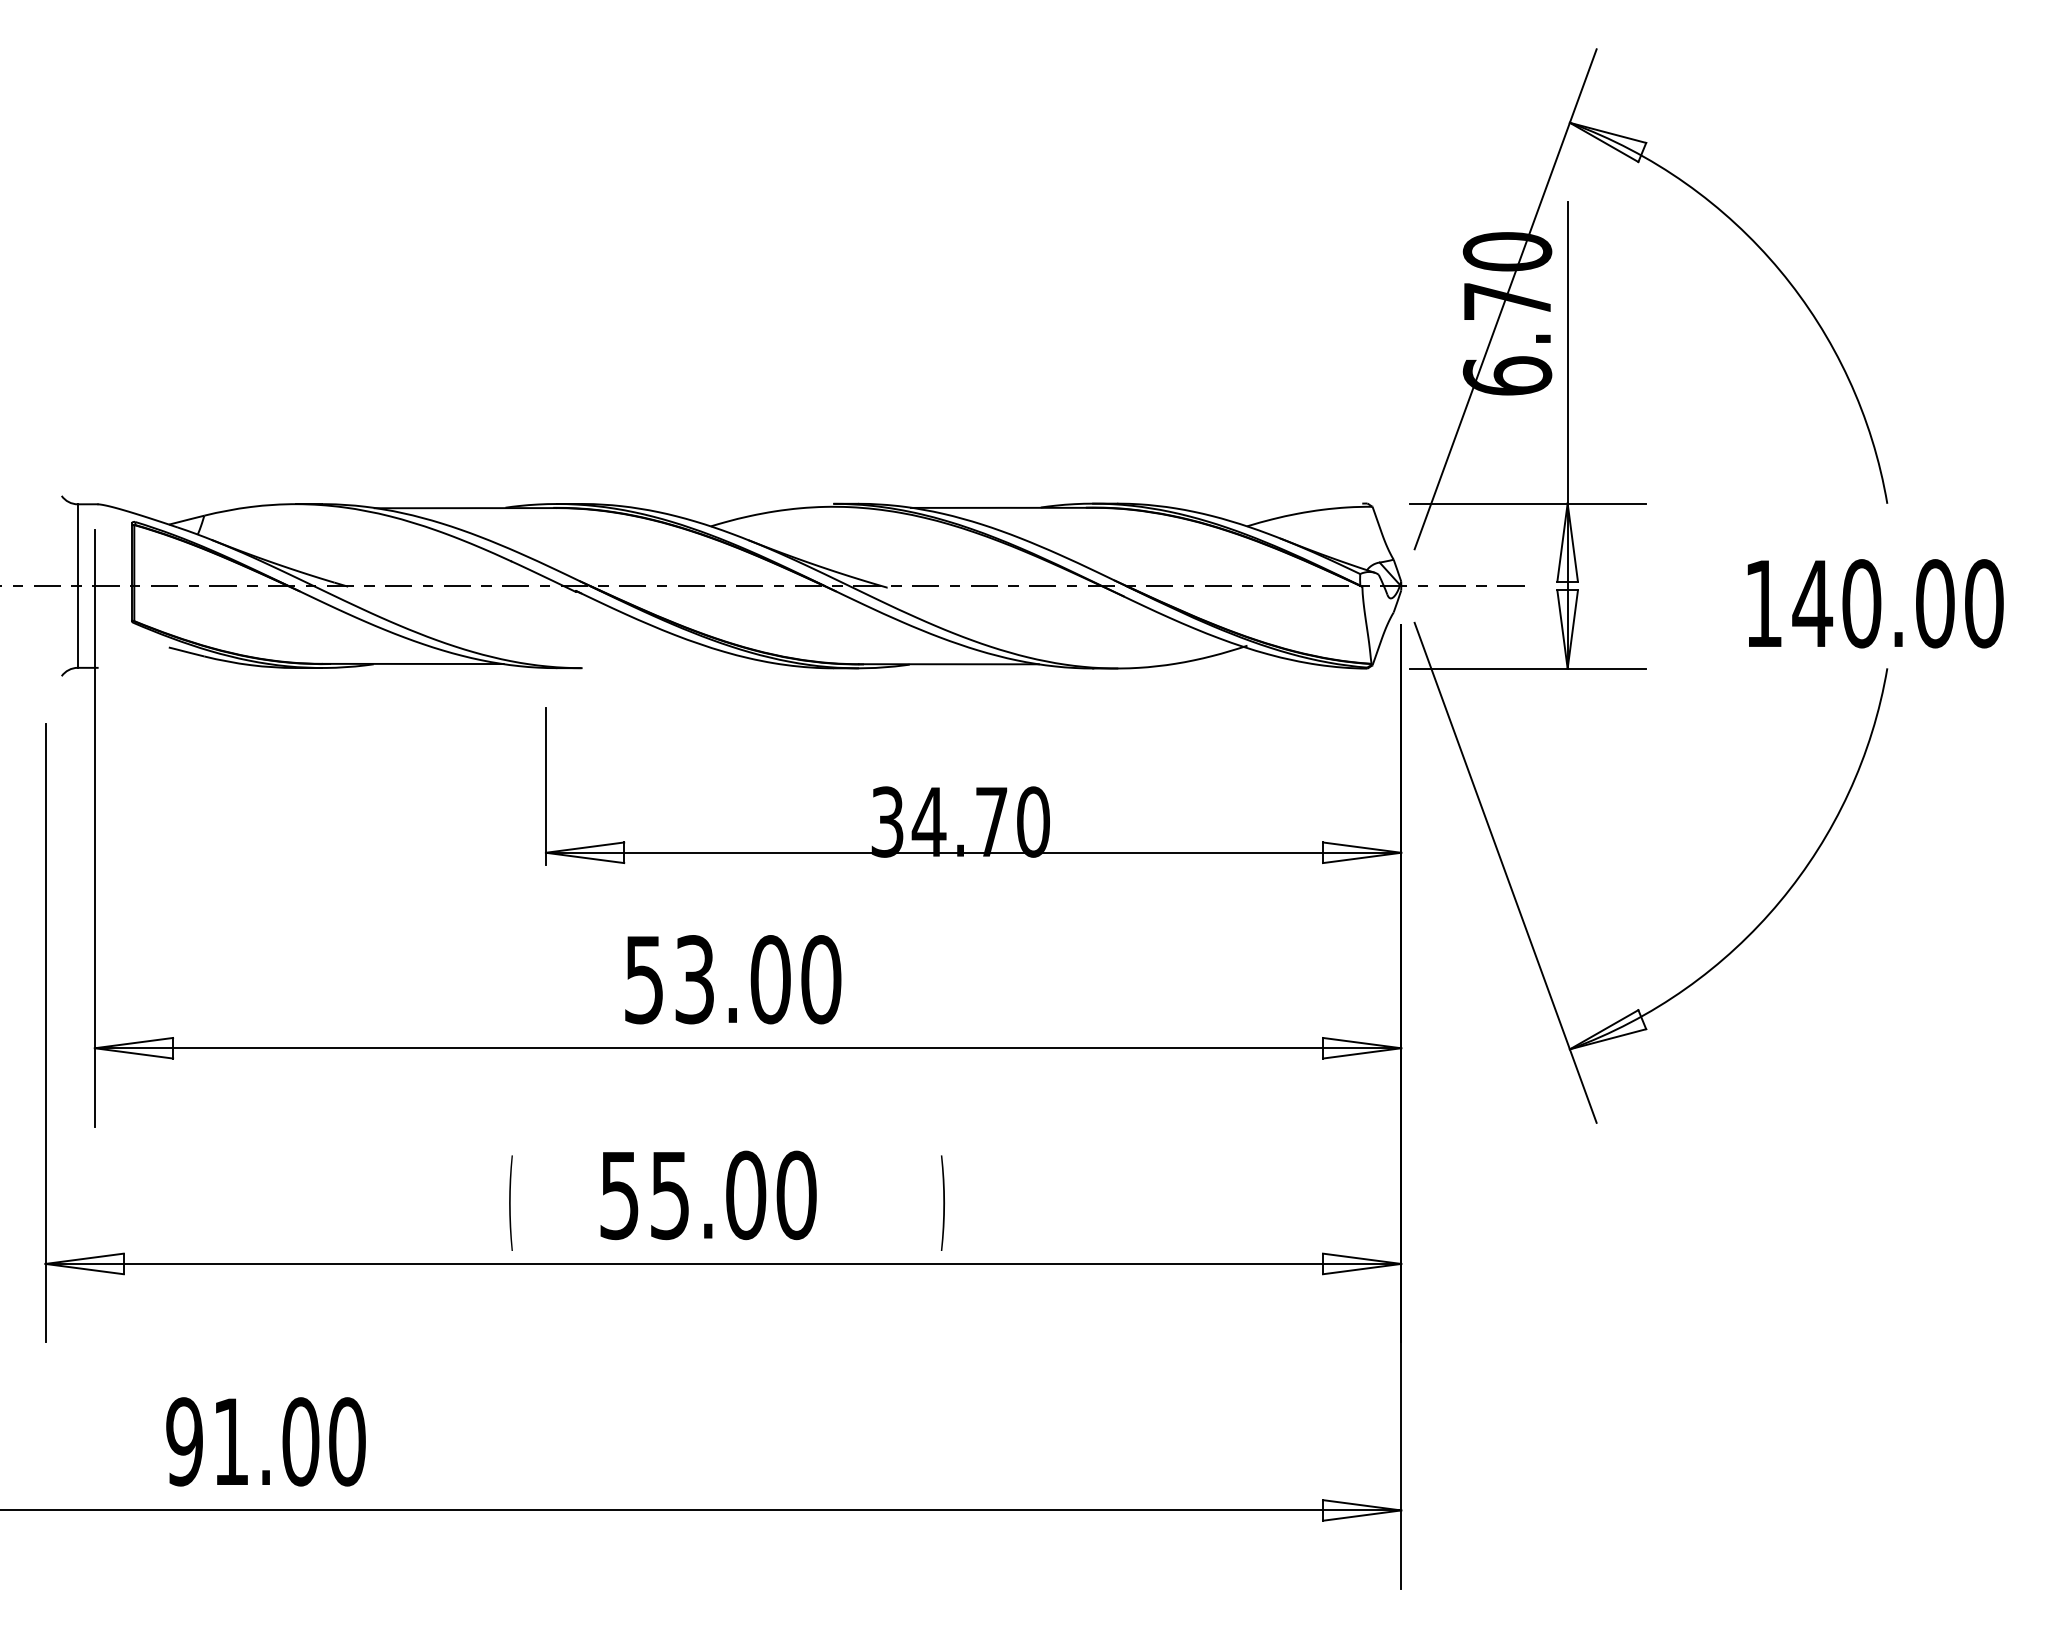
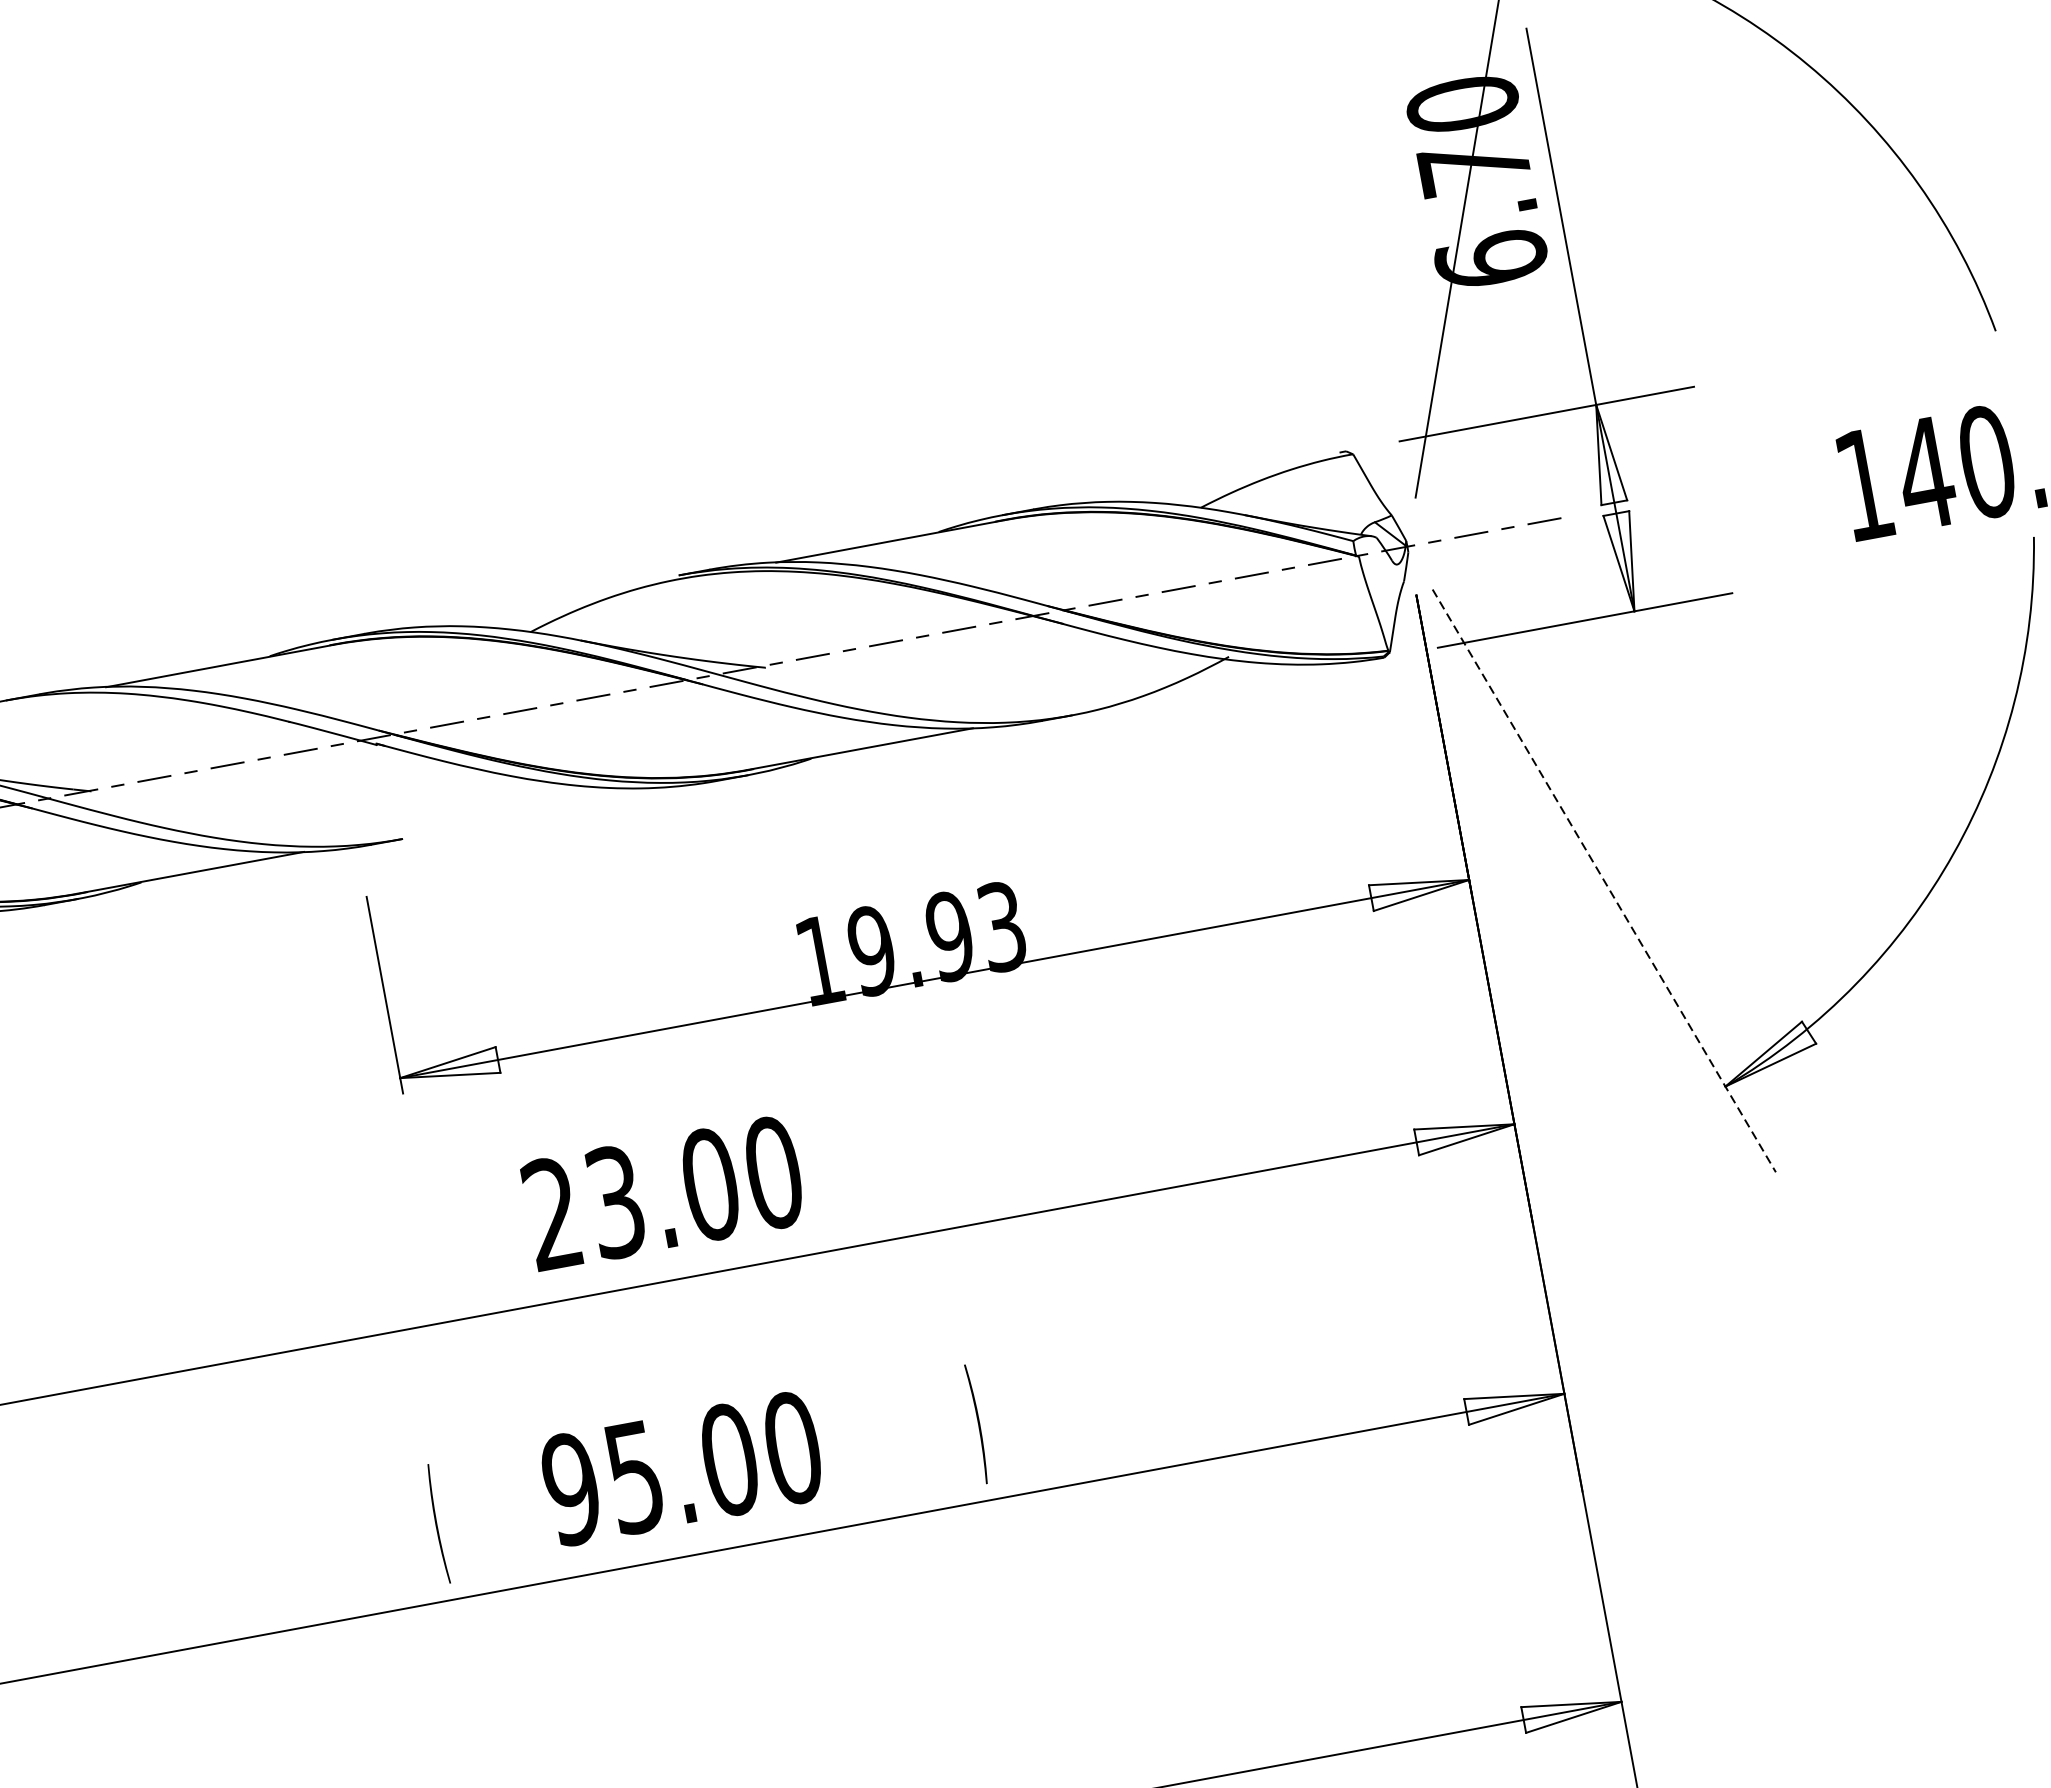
text: (960, 821) -> (911, 942), 34.70 -> 19.93
line: (1505, 873) -> (1604, 881), solid -> dashed
text: (643, 979) -> (551, 1213), 53.00 -> 23.00
text: (619, 1194) -> (571, 1488), 55.00 -> 95.00

